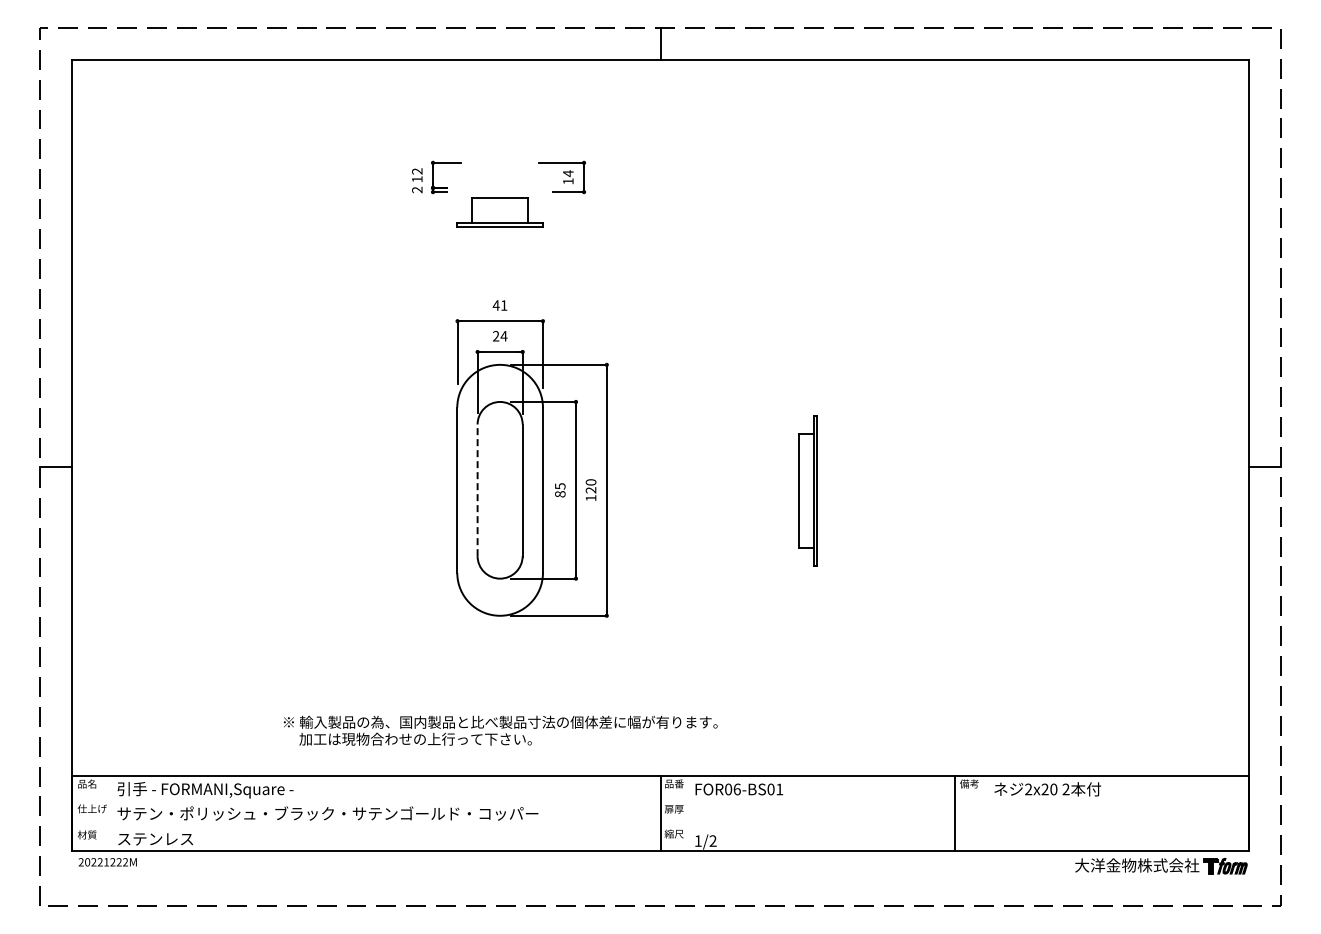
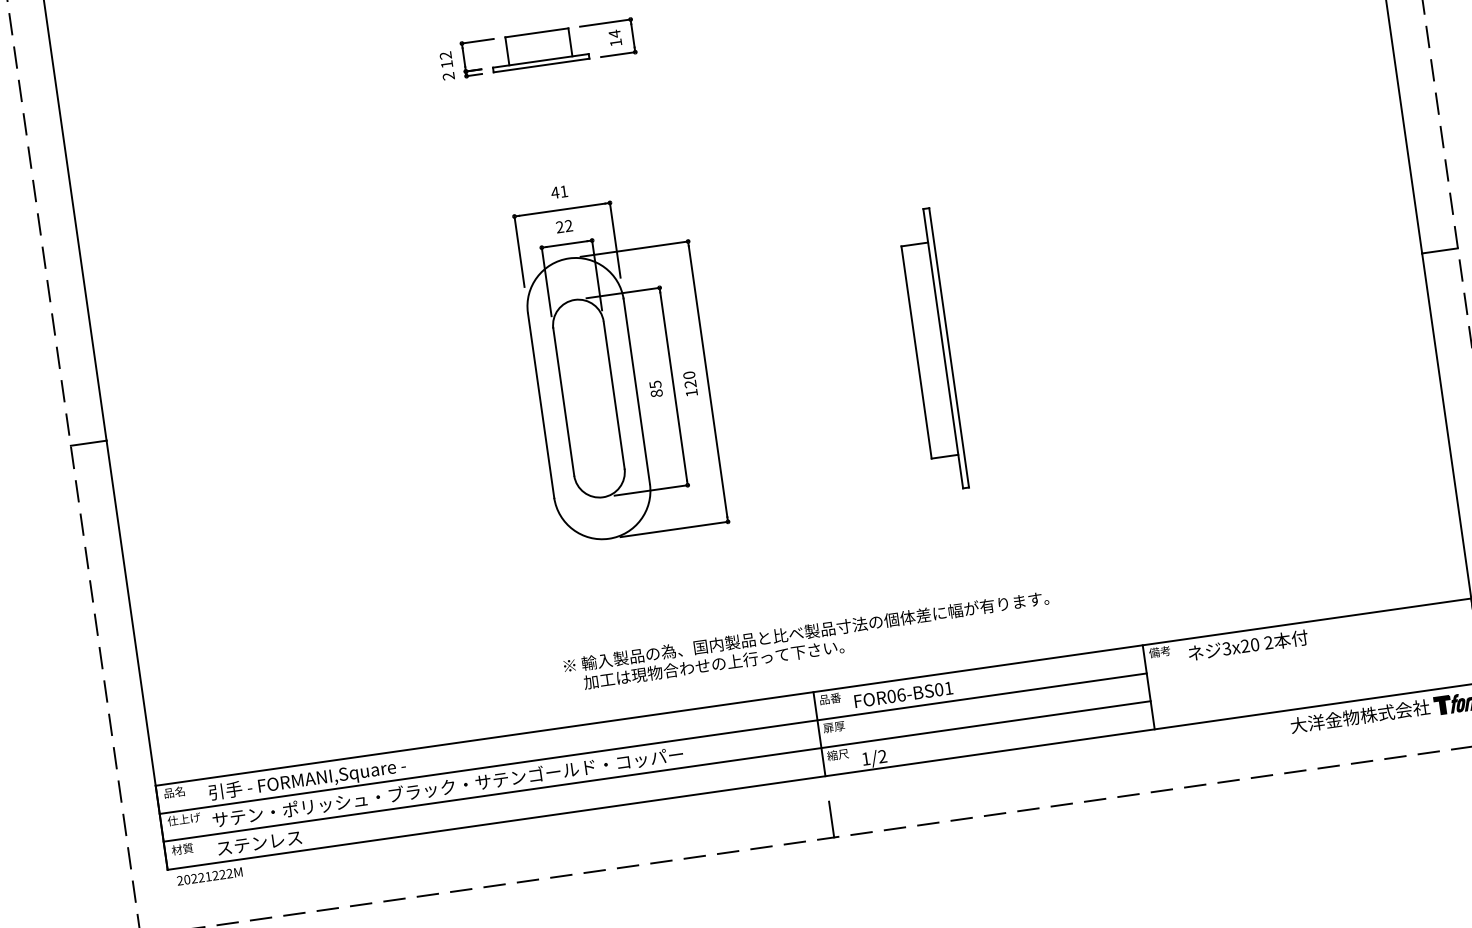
part: (499, 212) -> (538, 49), moved
text: (503, 336) -> (568, 226), 24 -> 22
line: (477, 489) -> (563, 401), dashed -> solid
part: (807, 490) -> (932, 349), size x1.67
text: (500, 730) -> (807, 641), moved
text: (1028, 789) -> (1226, 648), 2x20 -> 3x20
line: (513, 801) -> (653, 744), added
line: (513, 825) -> (657, 770), added
line: (660, 889) -> (831, 819), added

